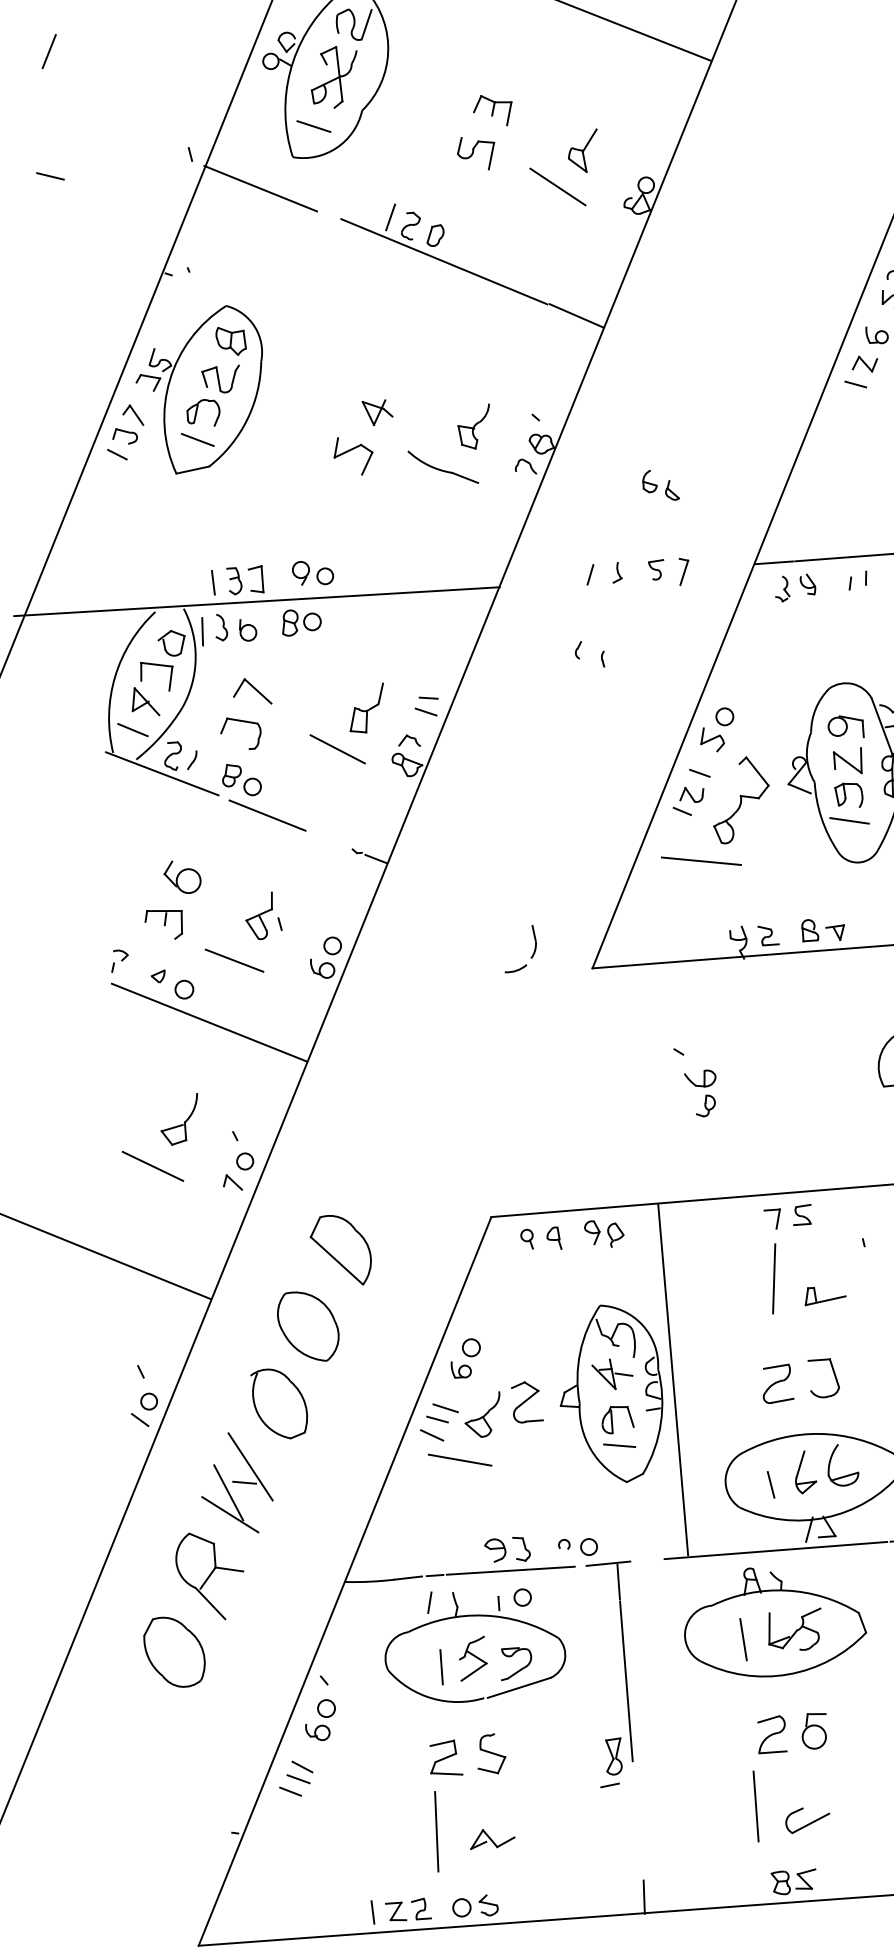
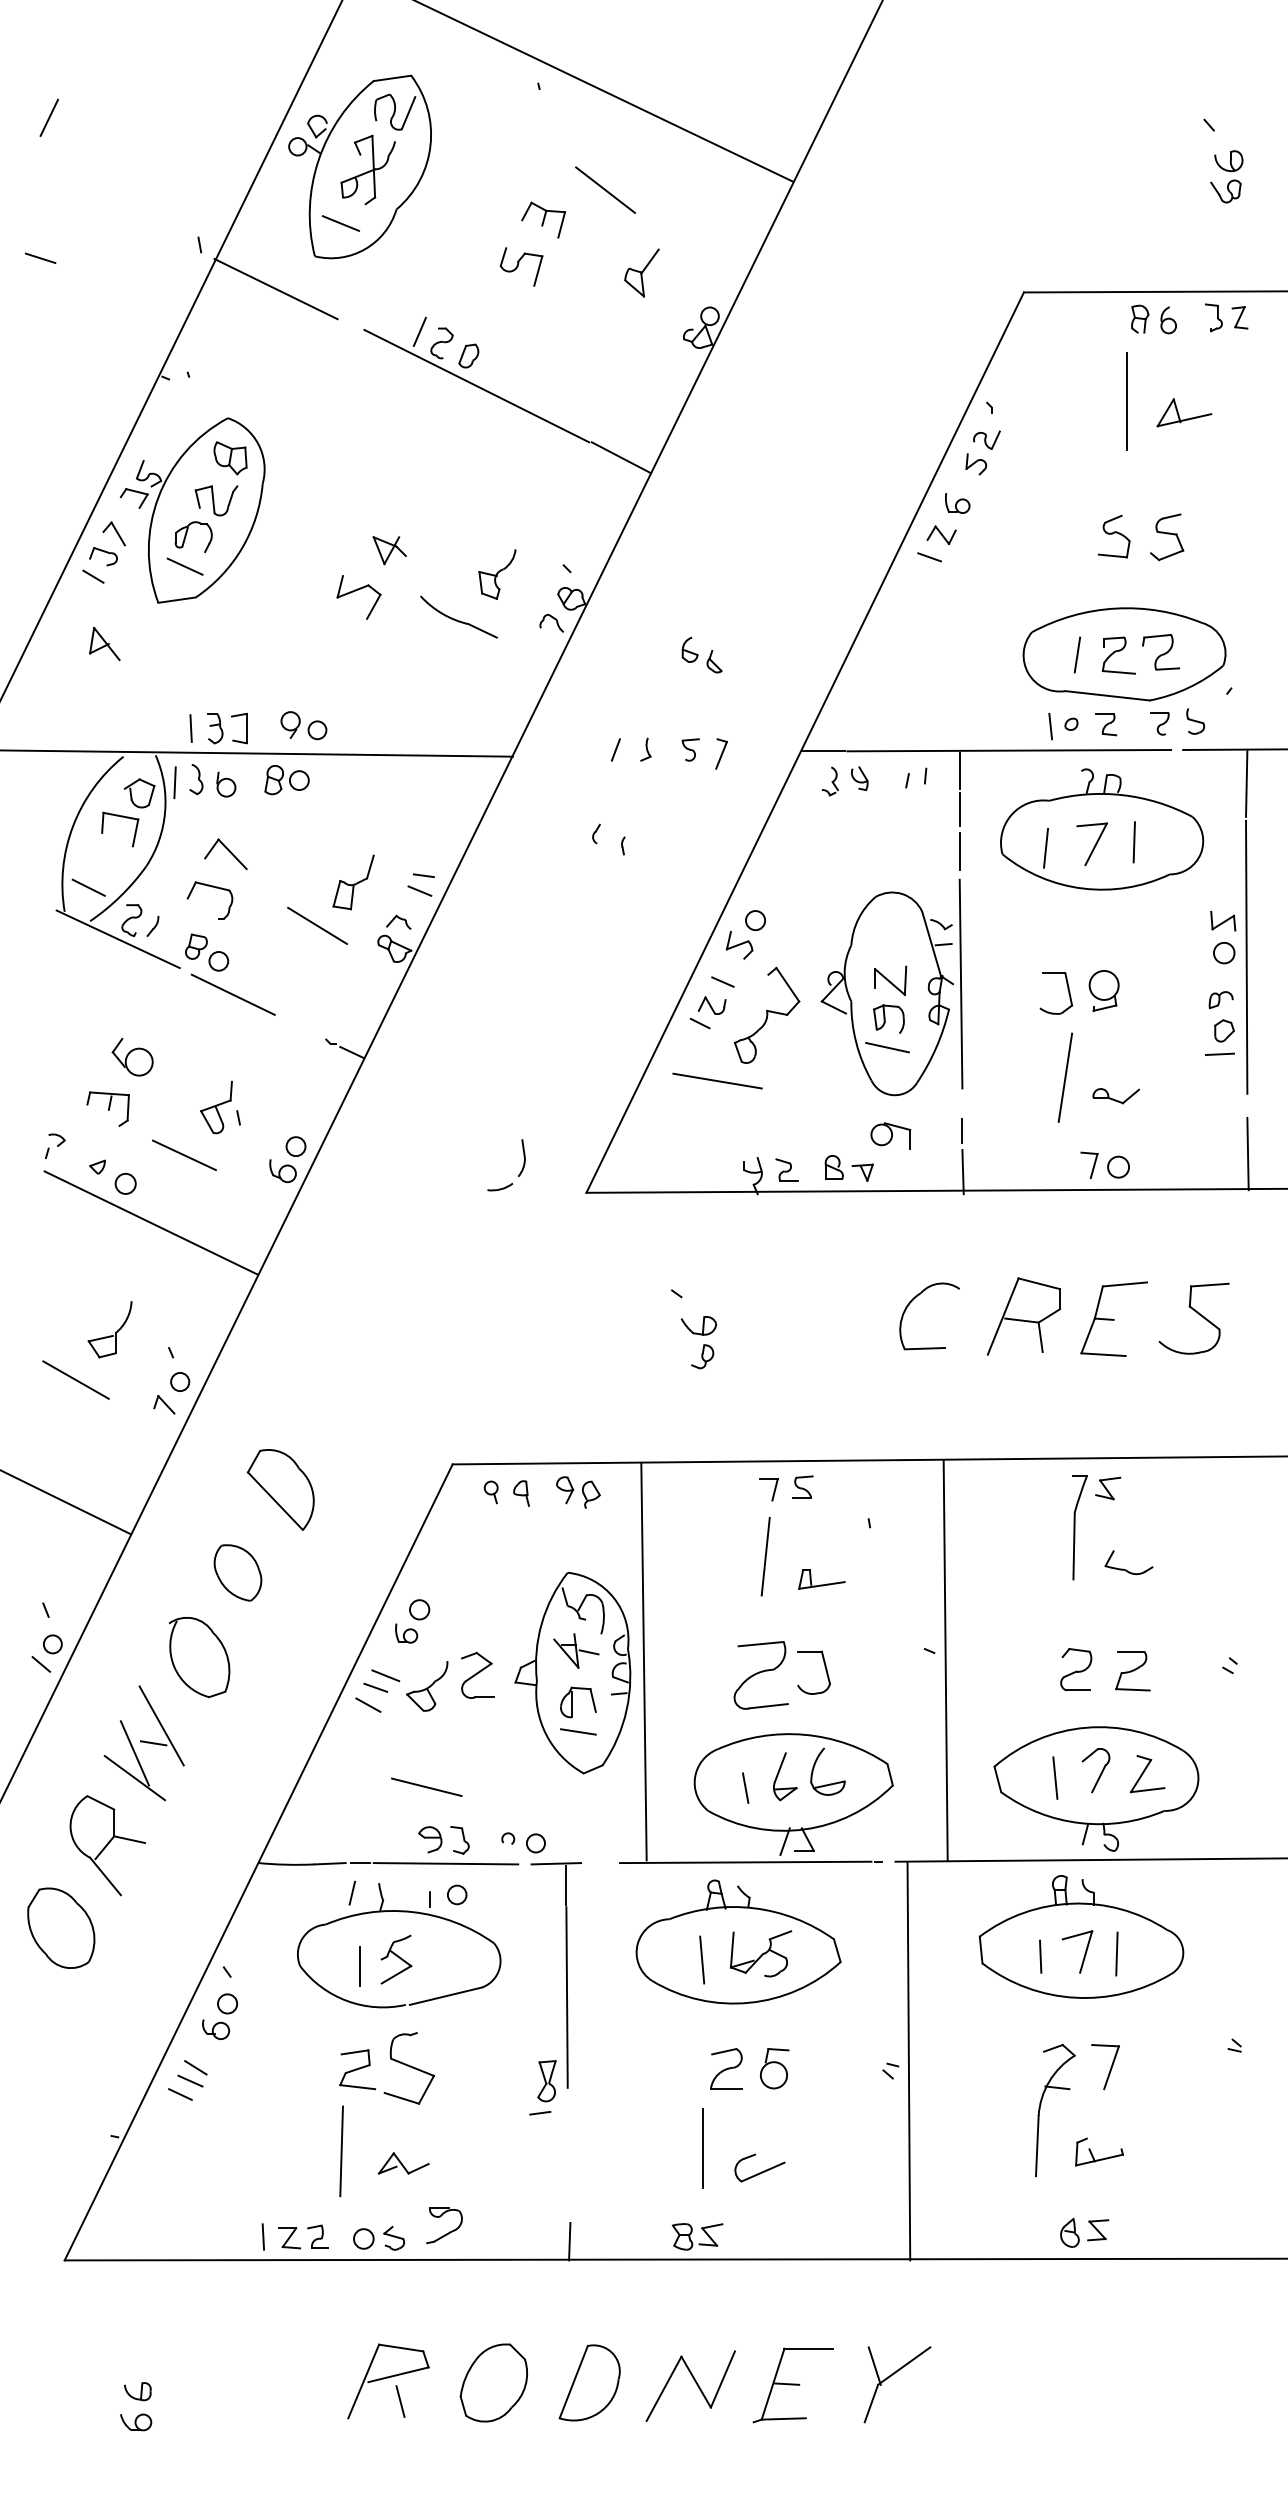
line: (557, 186) -> (605, 189), moved
part: (144, 701) -> (104, 643), moved
part: (845, 726) -> (890, 1135), moved
part: (307, 1326) -> (237, 1572), size x0.7
part: (777, 1383) -> (760, 1674), size x1.6
line: (459, 1459) -> (426, 1786), moved
part: (520, 1668) -> (449, 2231), moved
part: (490, 1754) -> (408, 2068), size x1.6
part: (788, 1880) -> (691, 2234), moved

